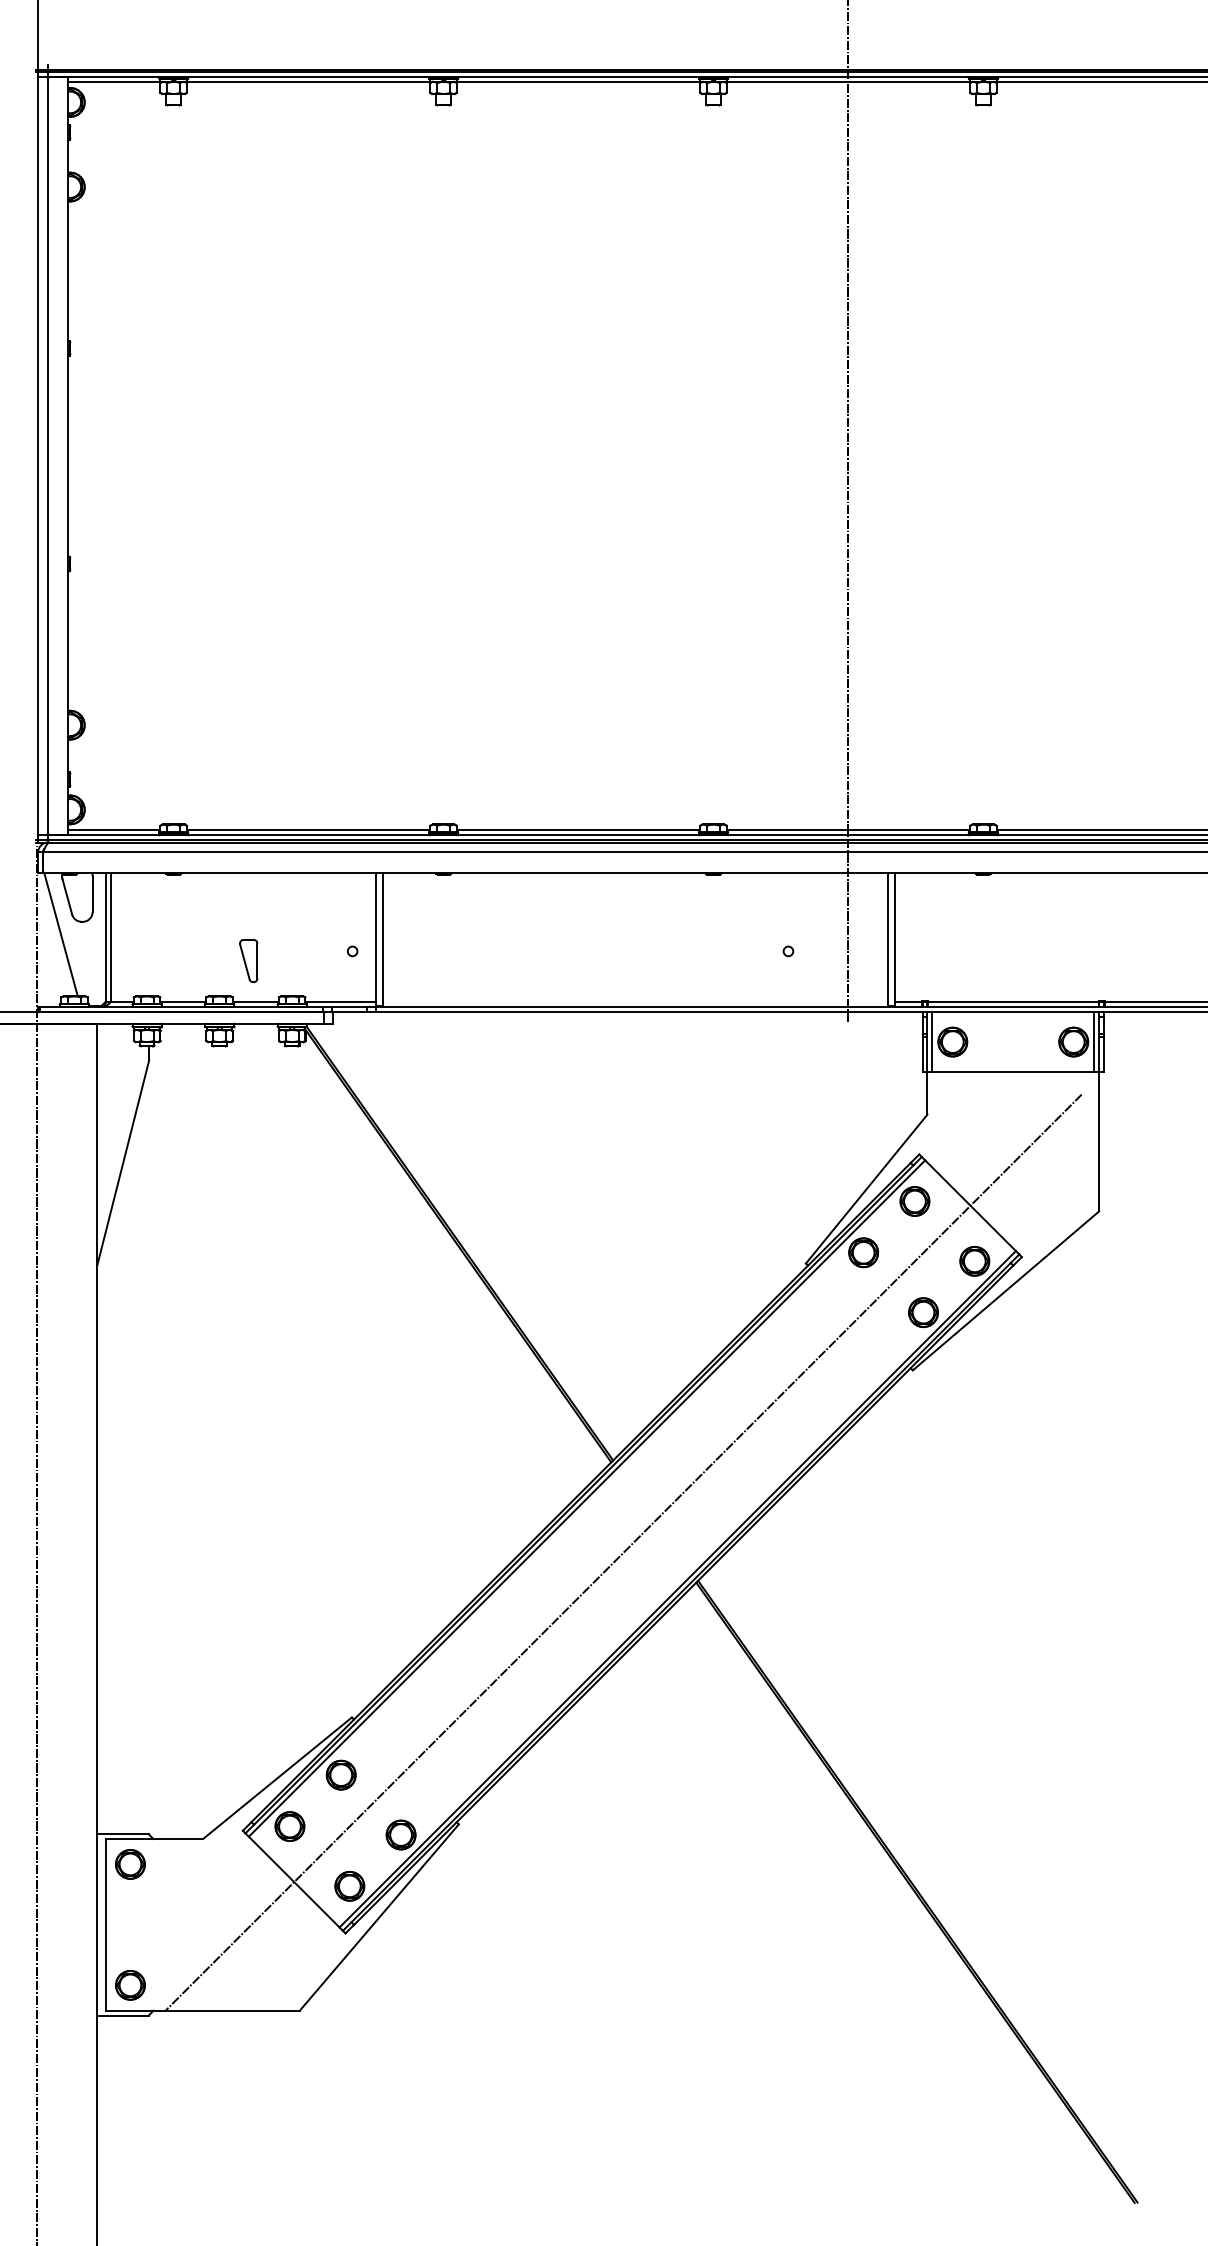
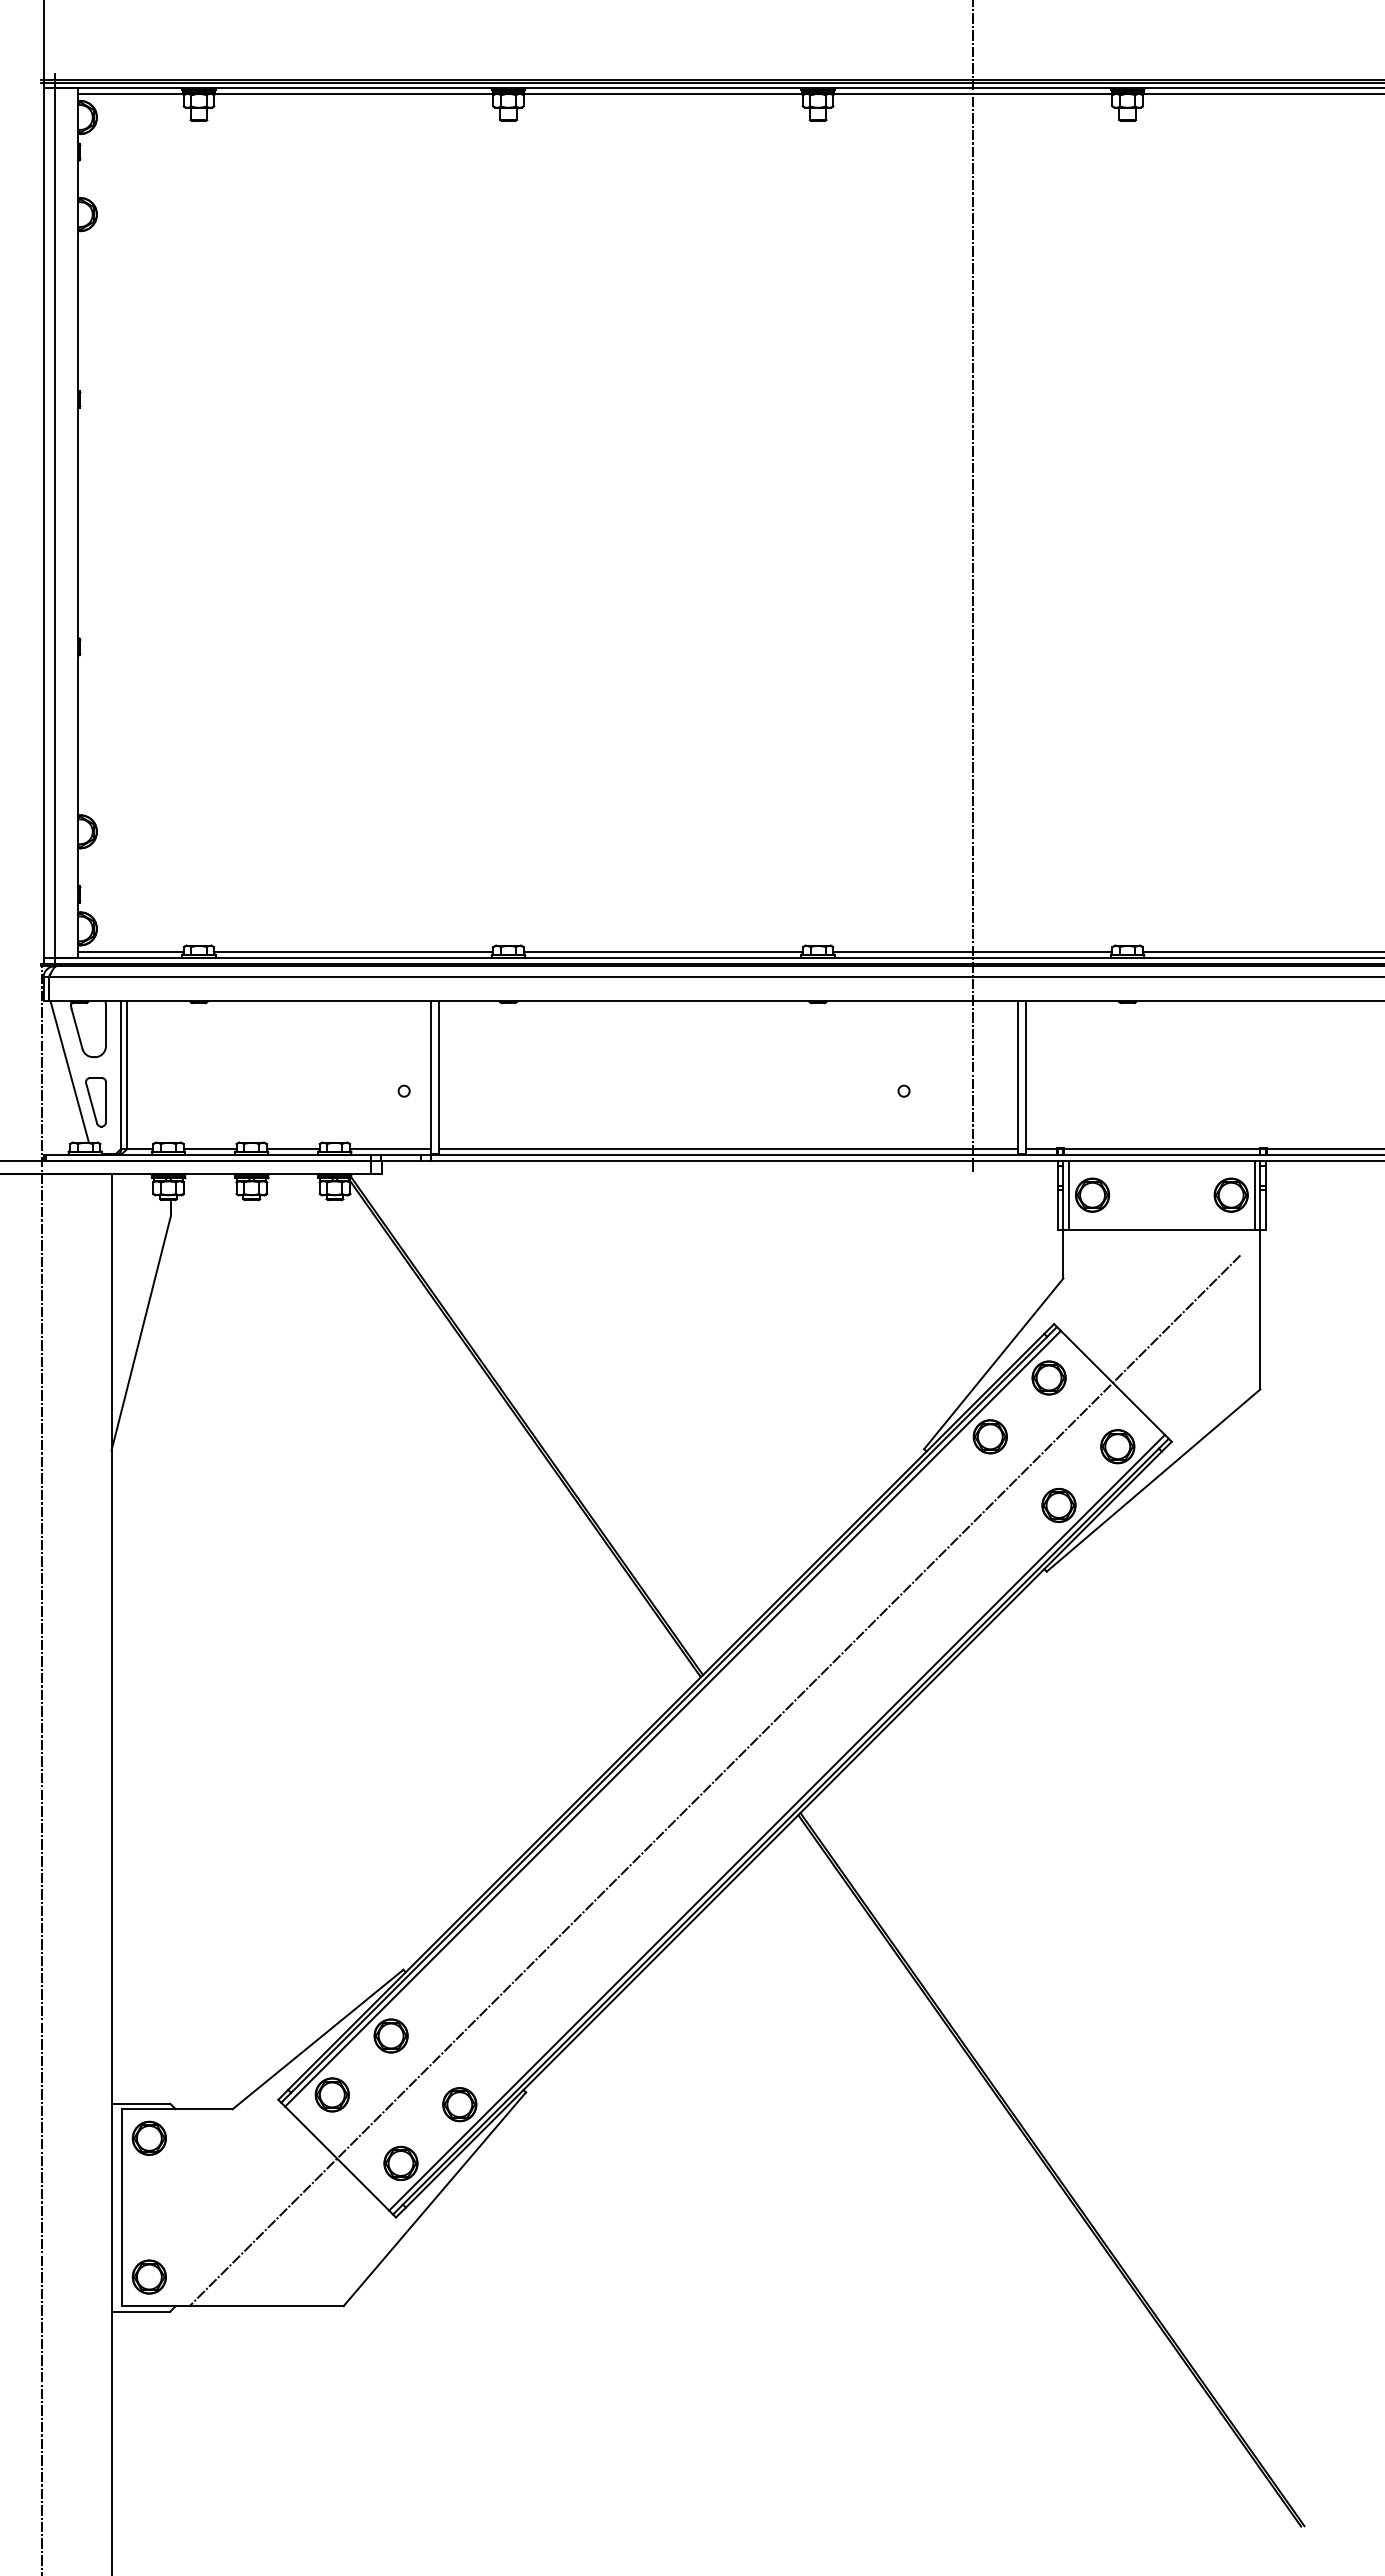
part: (248, 961) -> (95, 1102), moved
line: (635, 1002) -> (728, 1149), added

